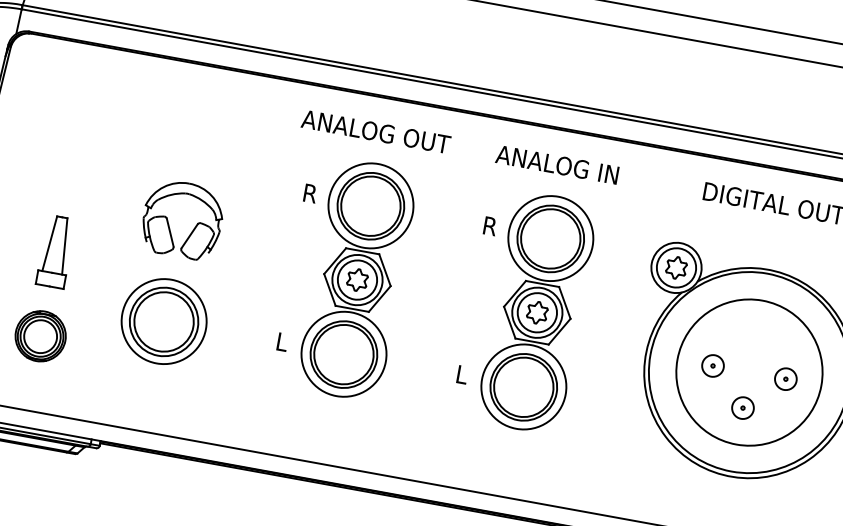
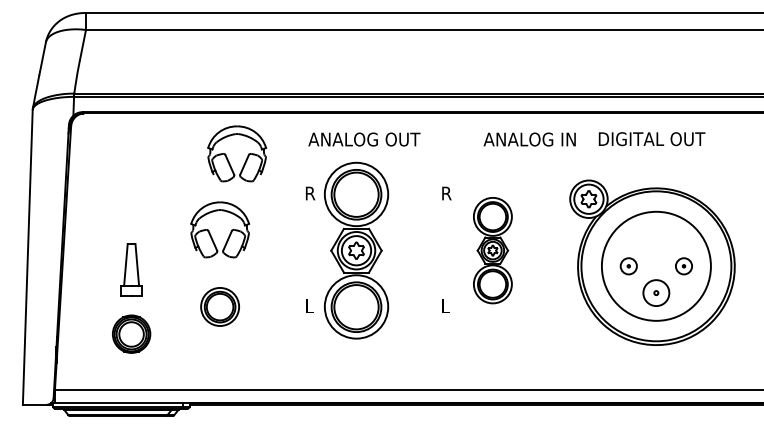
part: (234, 130) -> (246, 157), added
text: (376, 131) -> (364, 139), moved
text: (556, 164) -> (529, 139), moved
part: (536, 312) -> (492, 250), size x0.6
part: (163, 320) -> (219, 306), size x0.6
part: (743, 408) -> (656, 293), size x1.6

